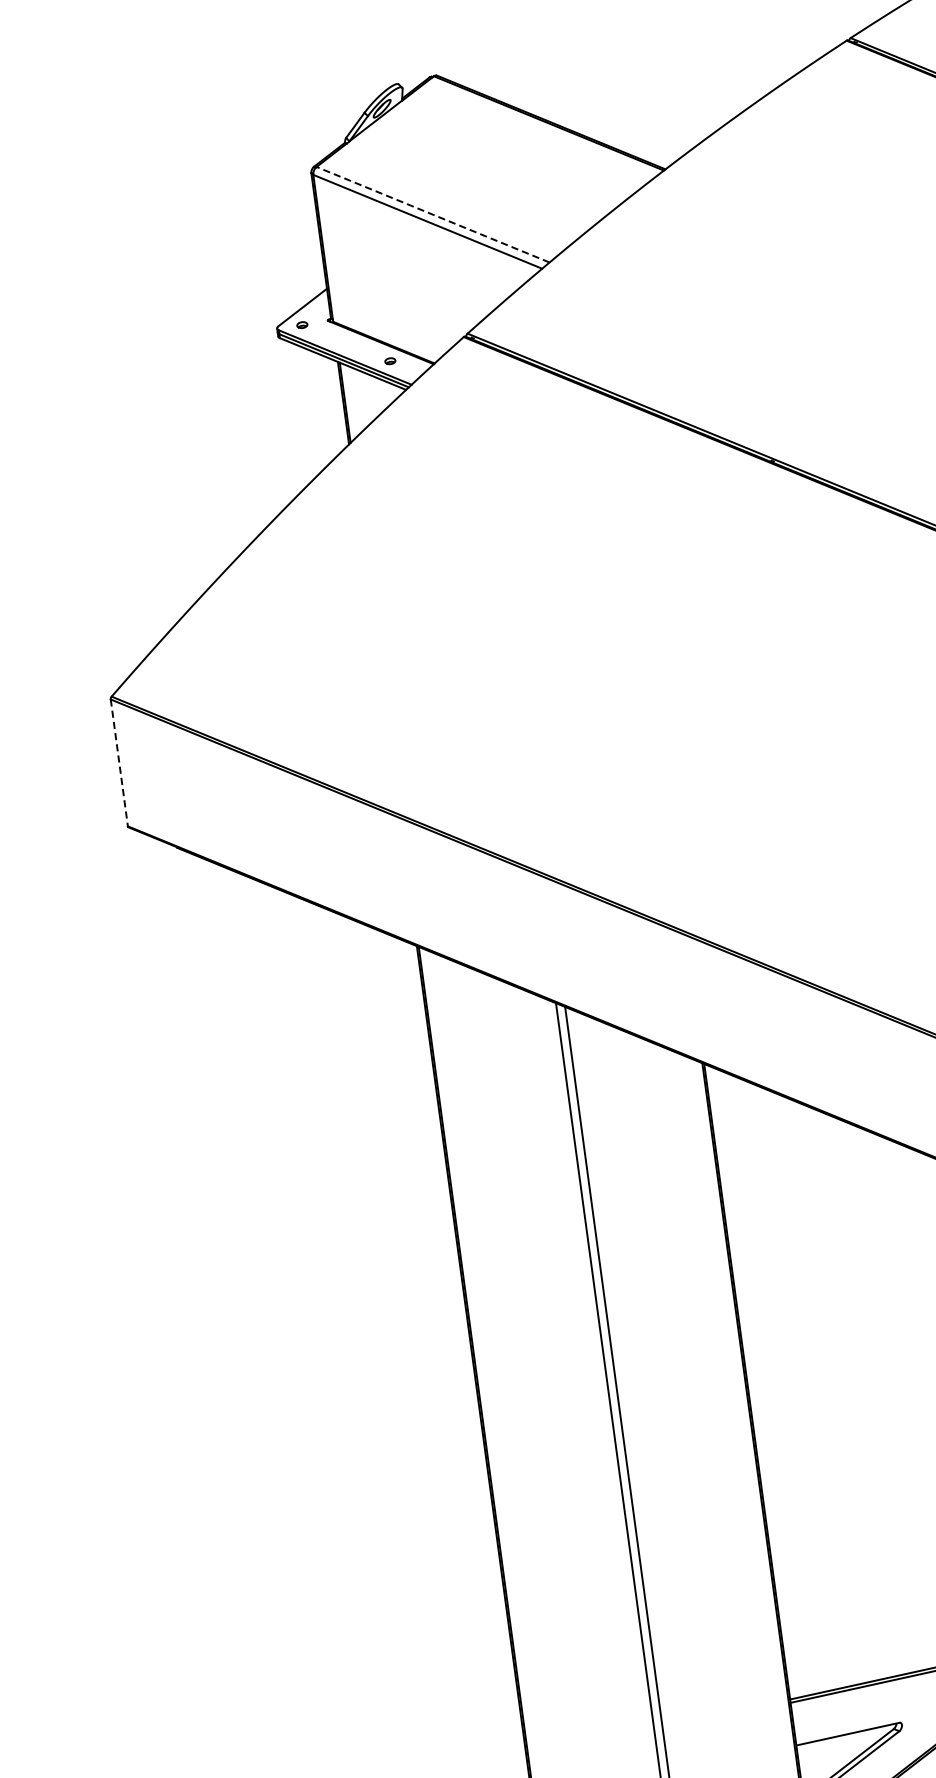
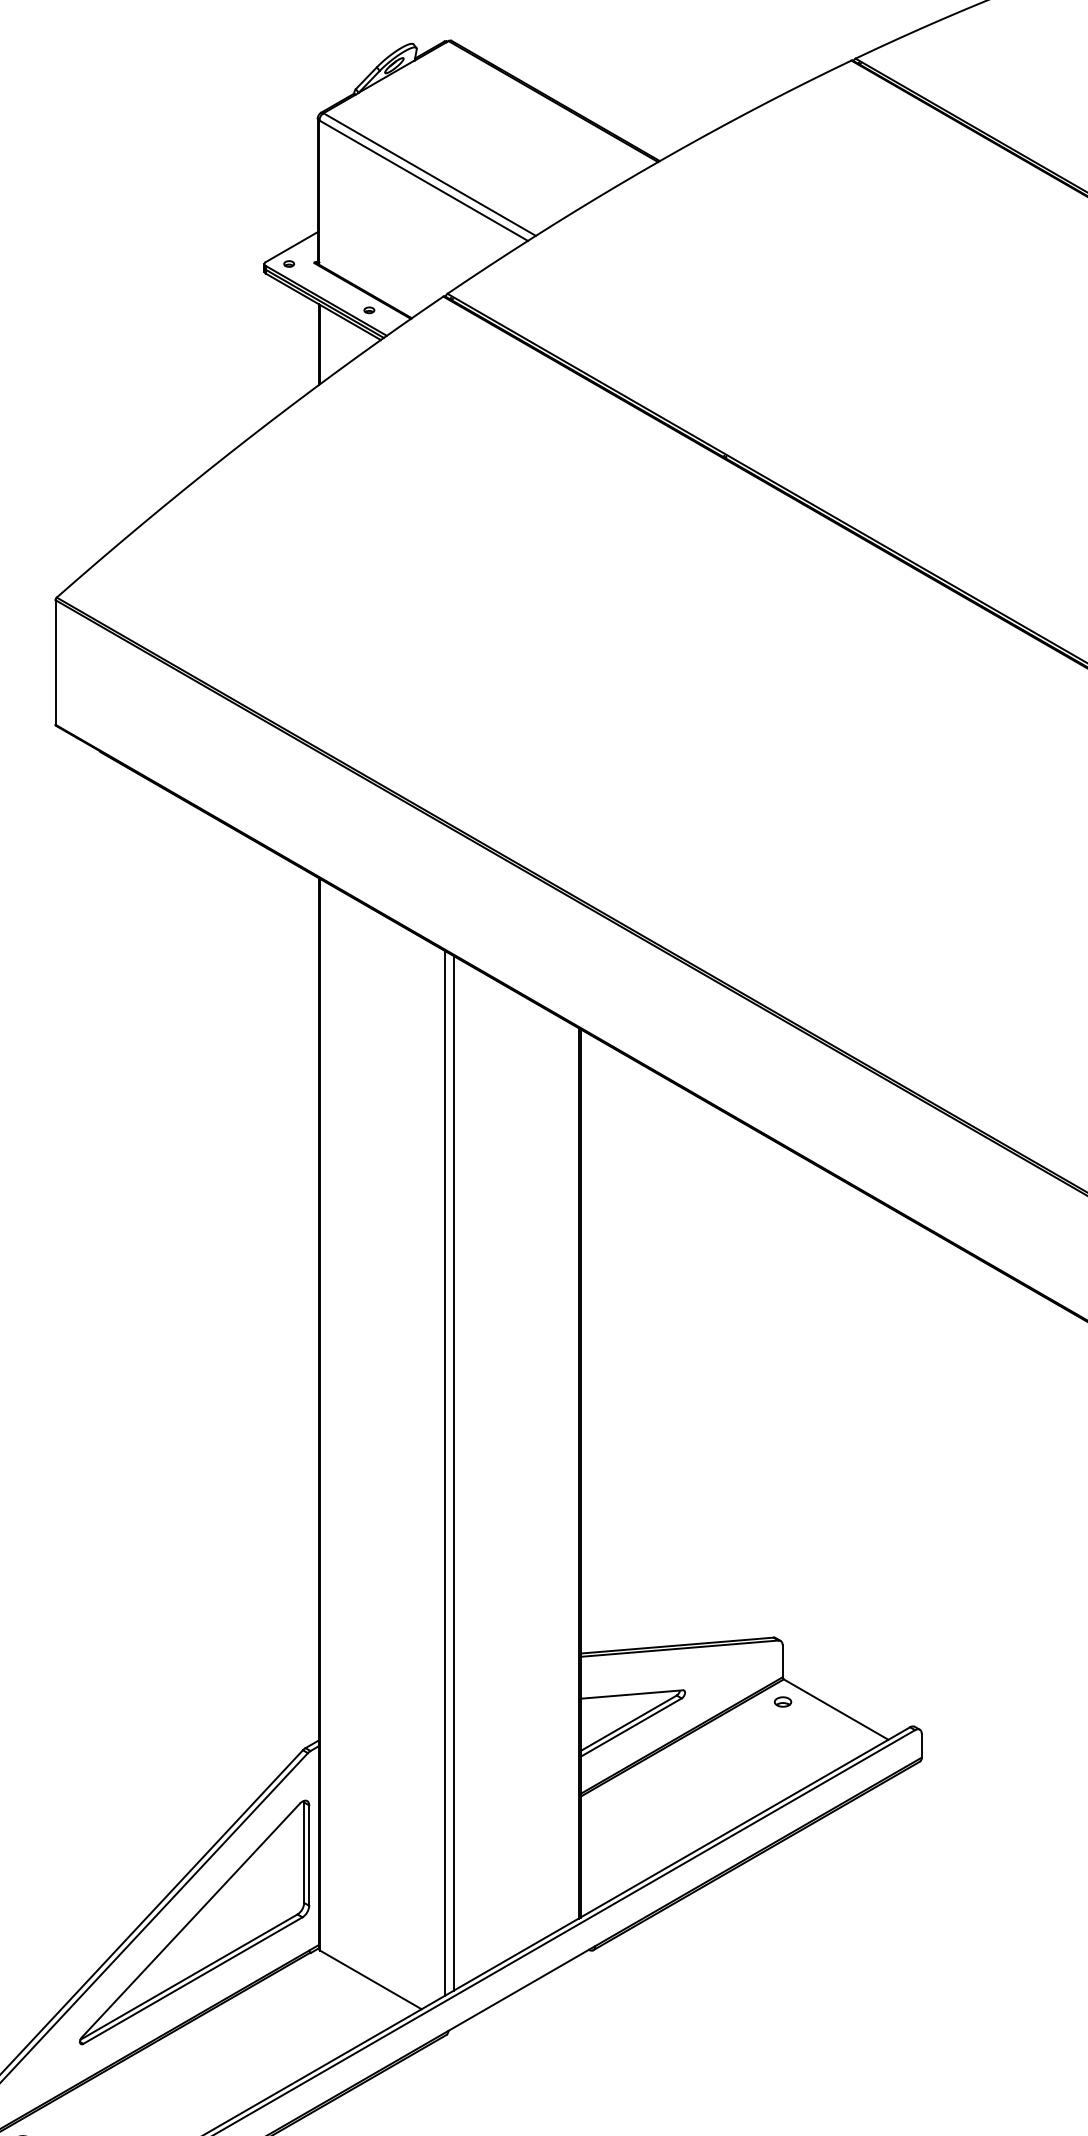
line: (432, 214) -> (429, 174), dashed -> solid
line: (119, 762) -> (55, 662), dashed -> solid

